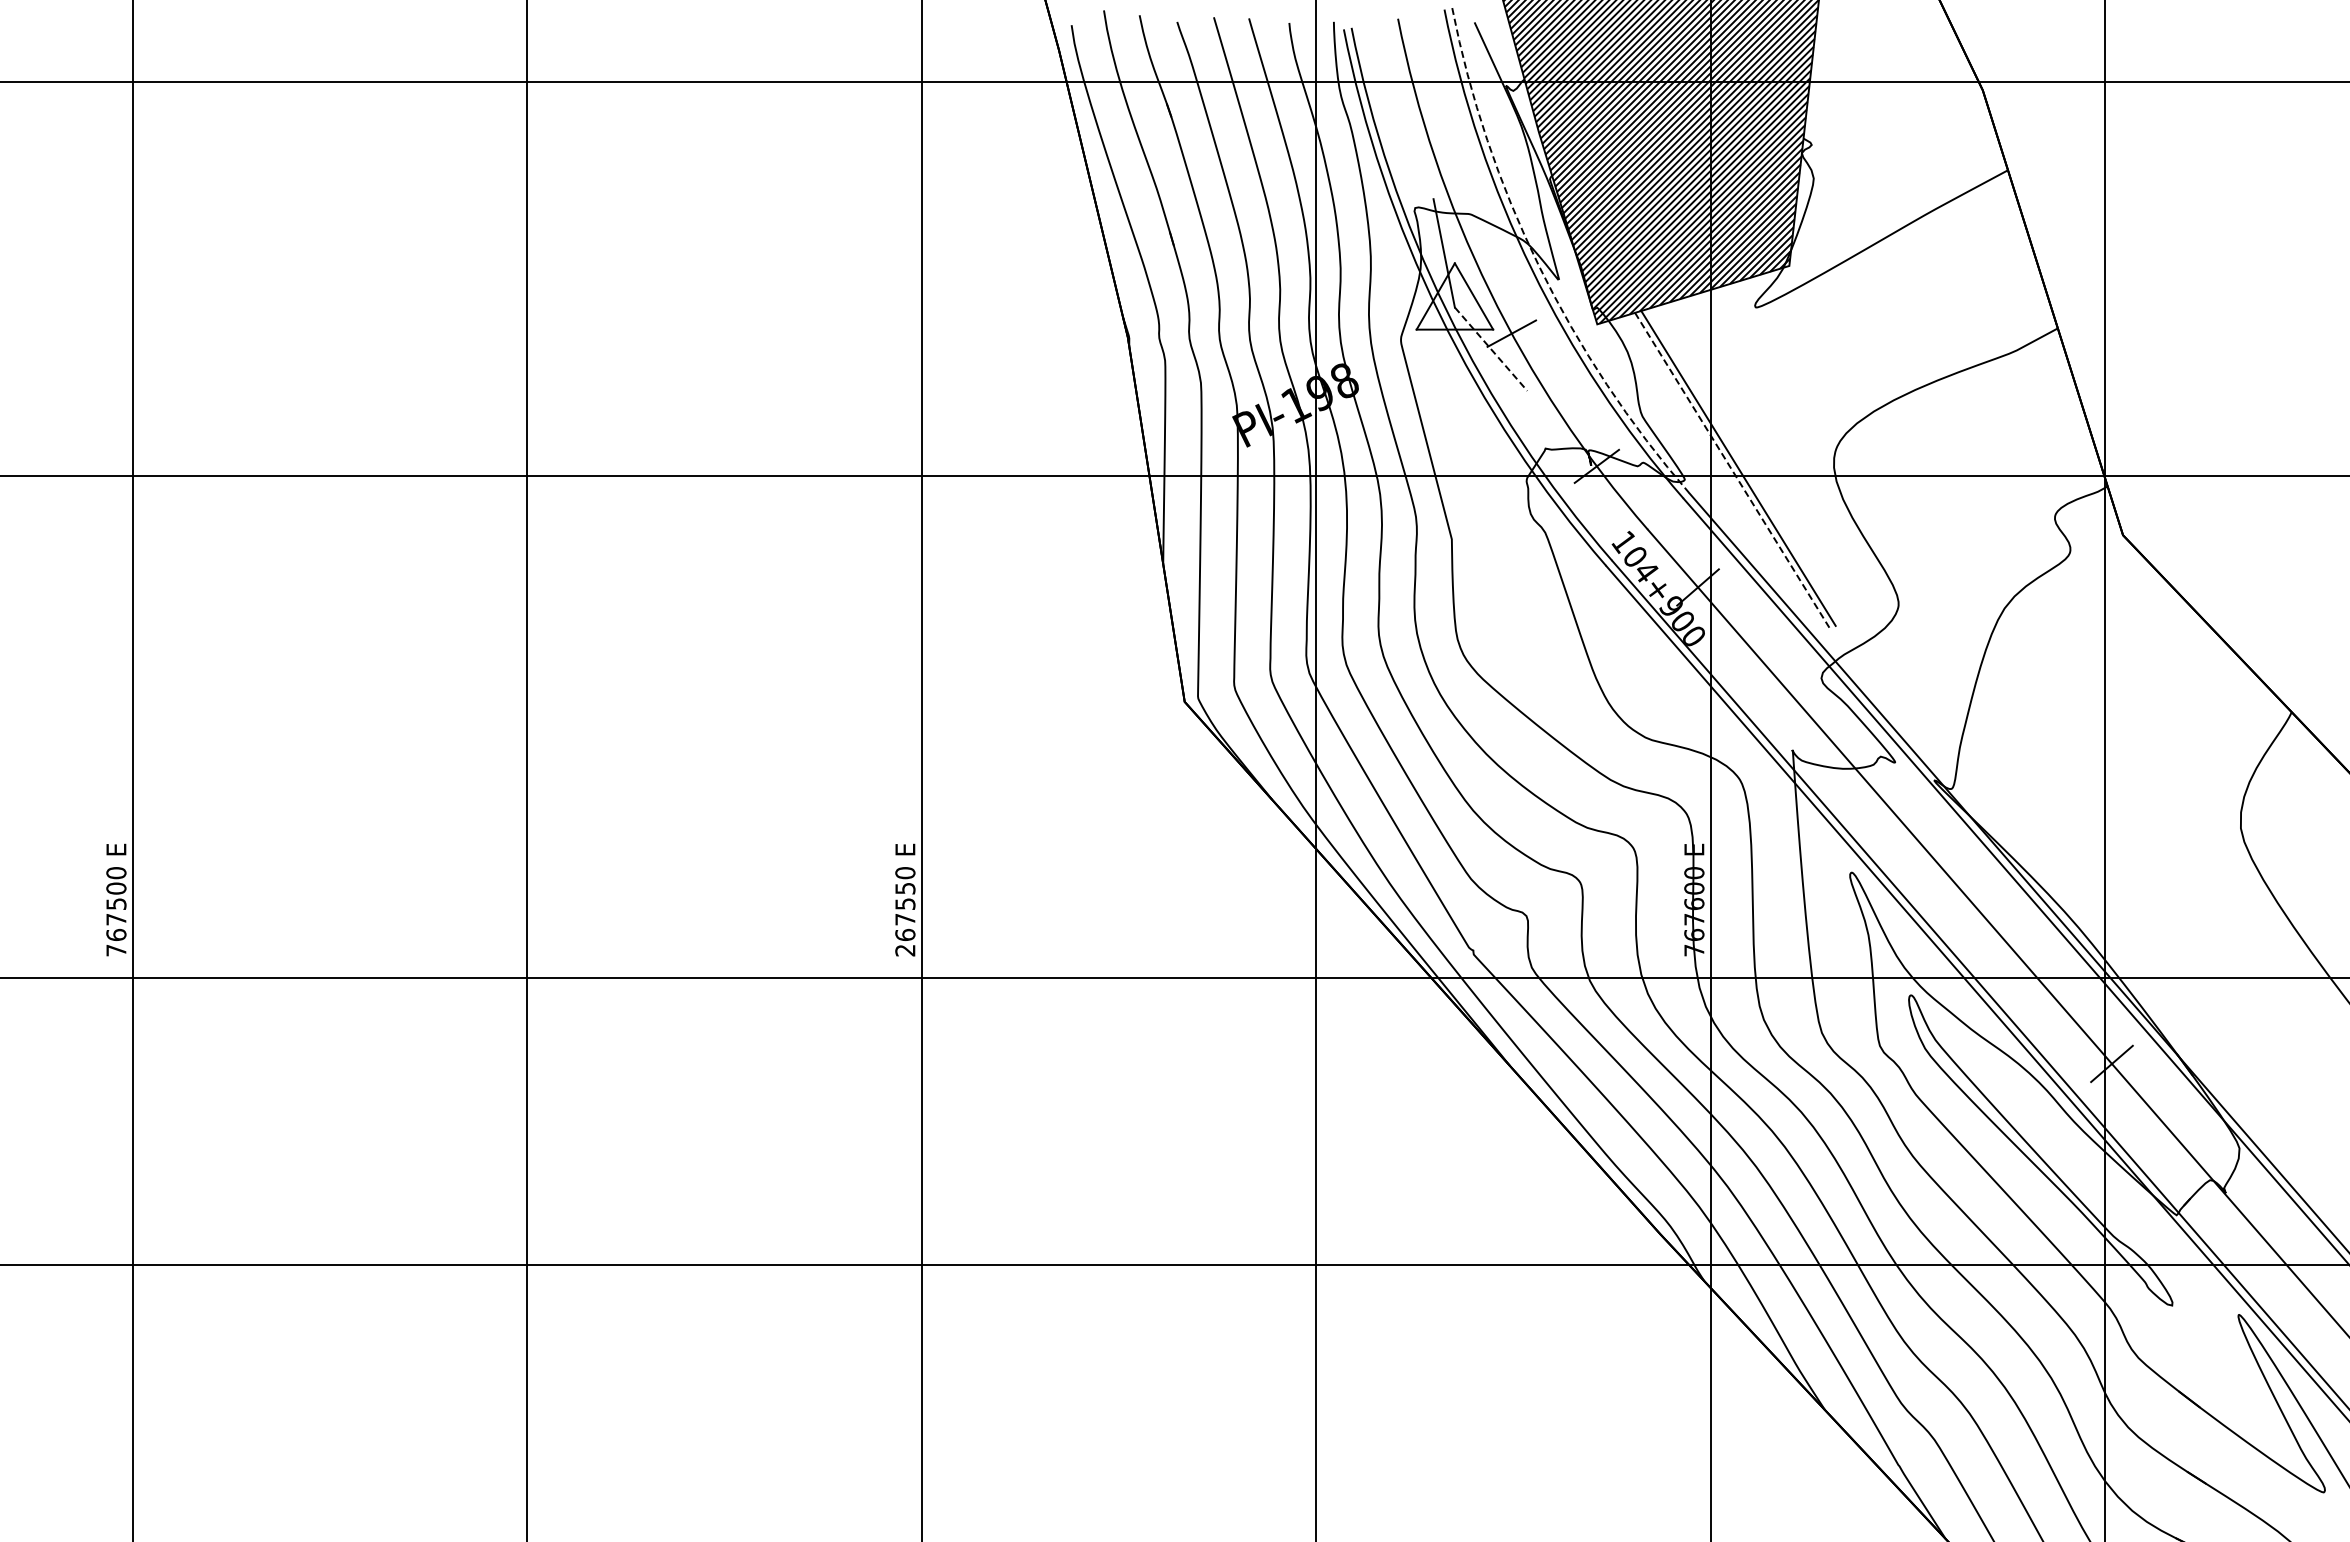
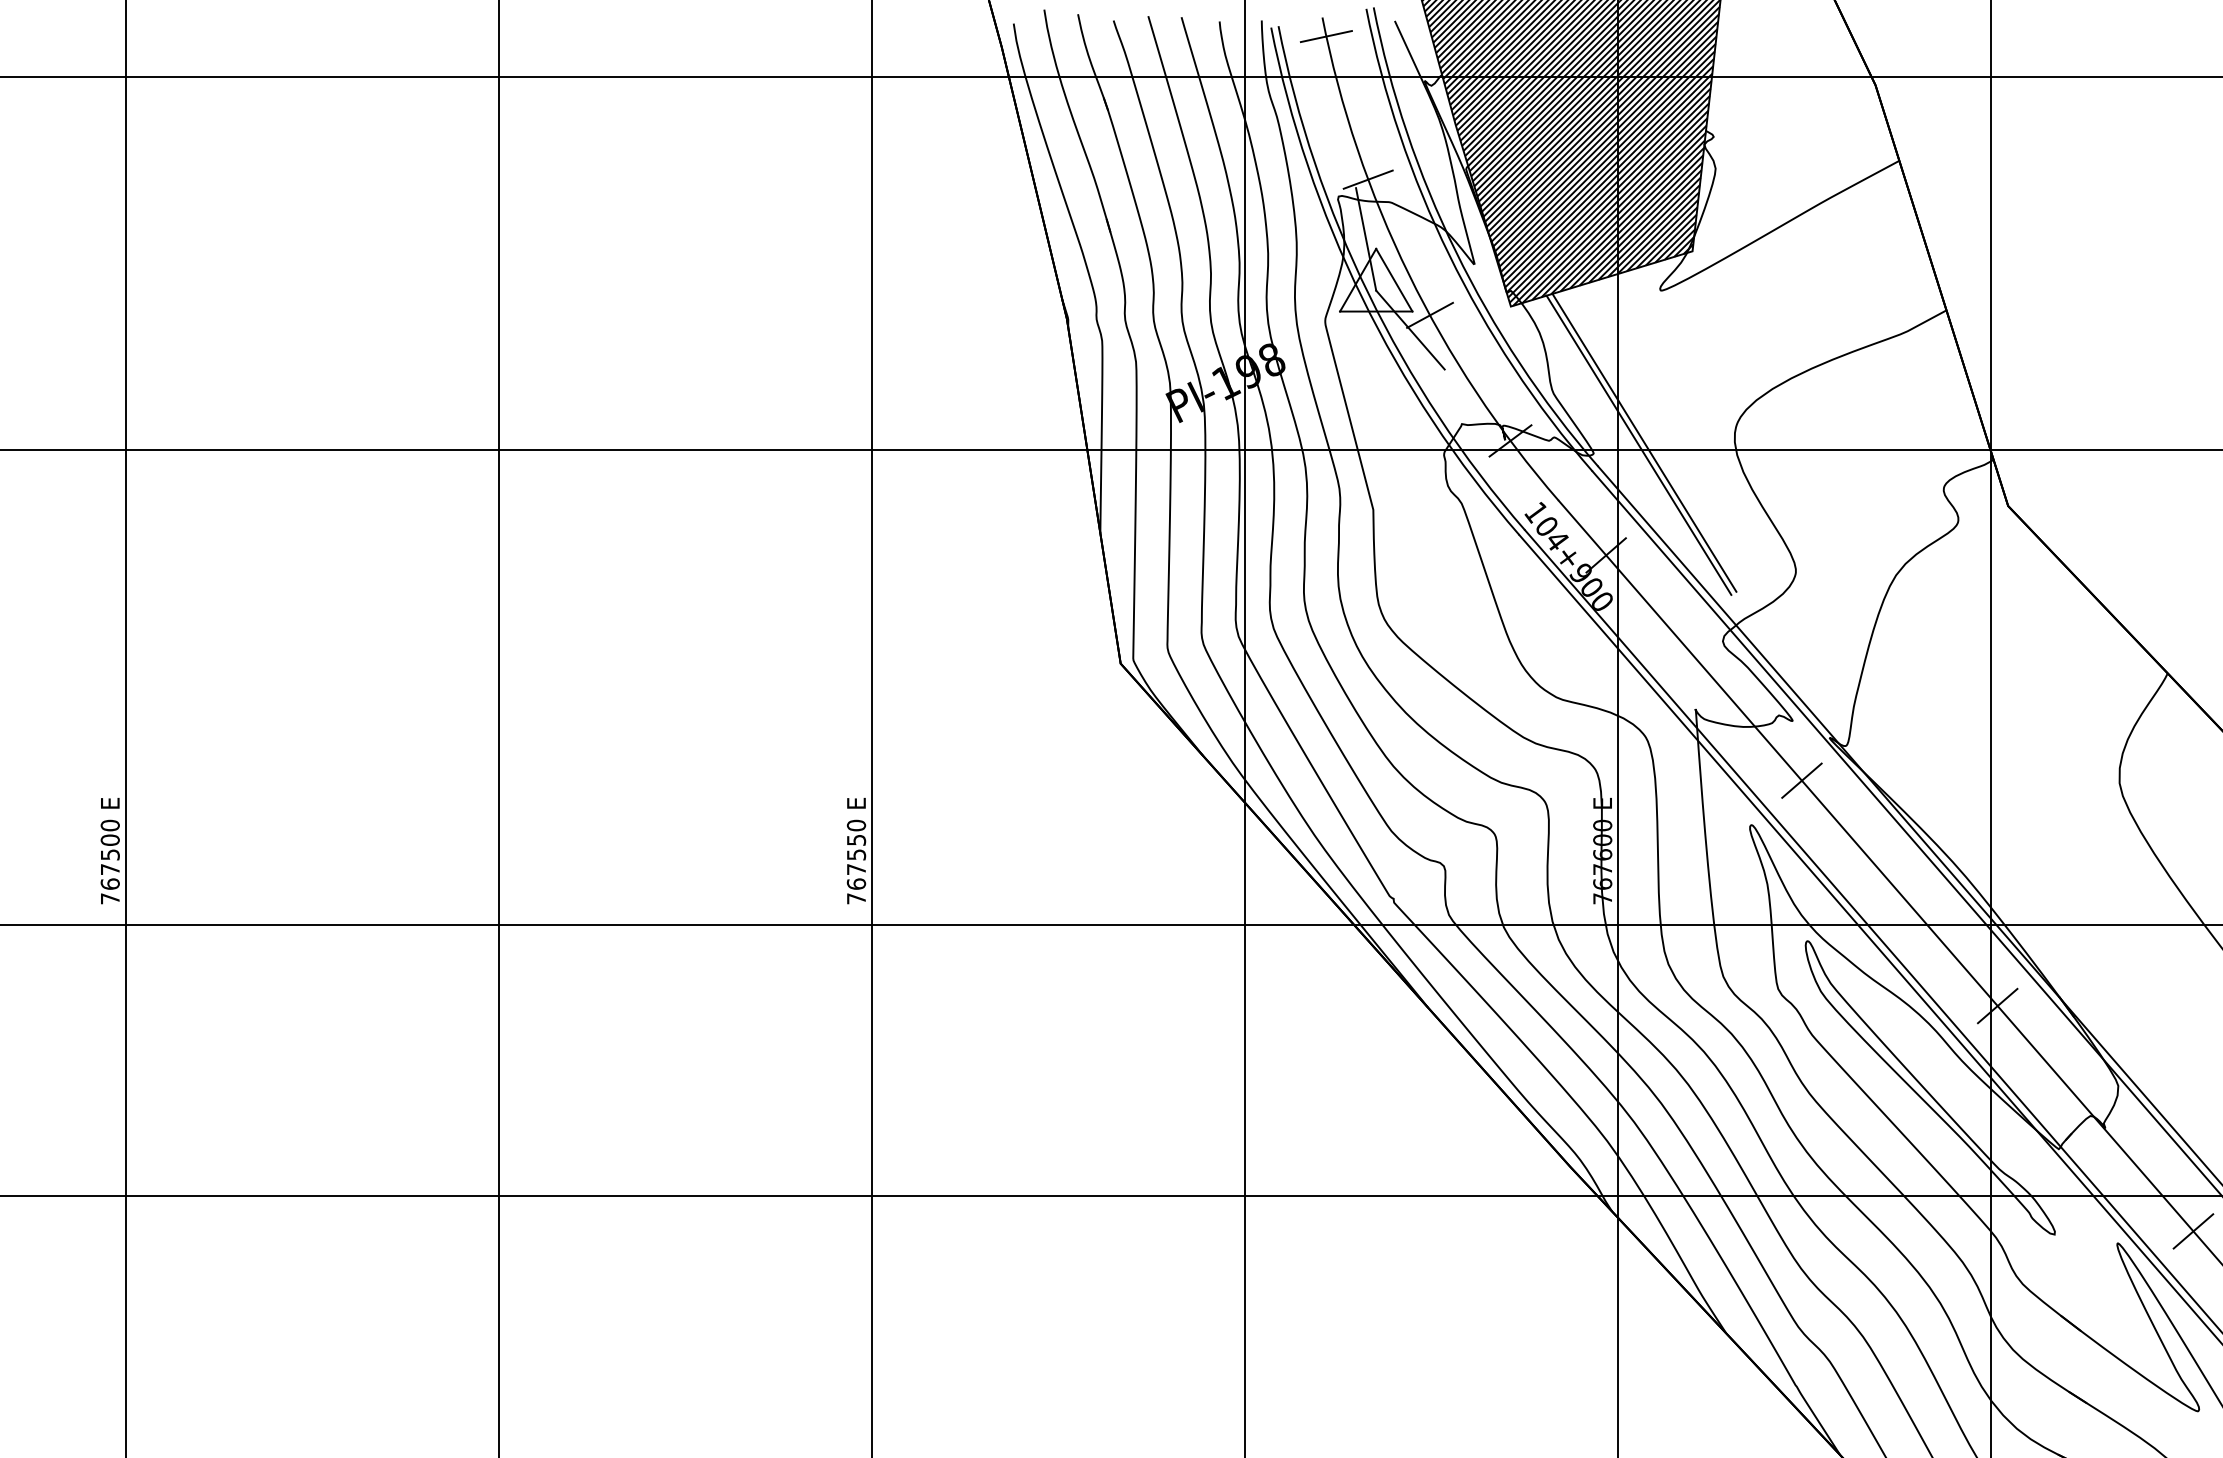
line: (1402, 38) -> (1326, 36), added
line: (1446, 189) -> (1368, 179), added
arc: (1539, 266) -> (1456, 251), dashed -> solid
line: (1491, 349) -> (1410, 330), dashed -> solid
line: (1732, 471) -> (1638, 445), dashed -> solid
line: (1904, 825) -> (1801, 780), added
text: (905, 950) -> (856, 898), 267550 -> 767550
line: (2318, 1302) -> (2193, 1231), added

